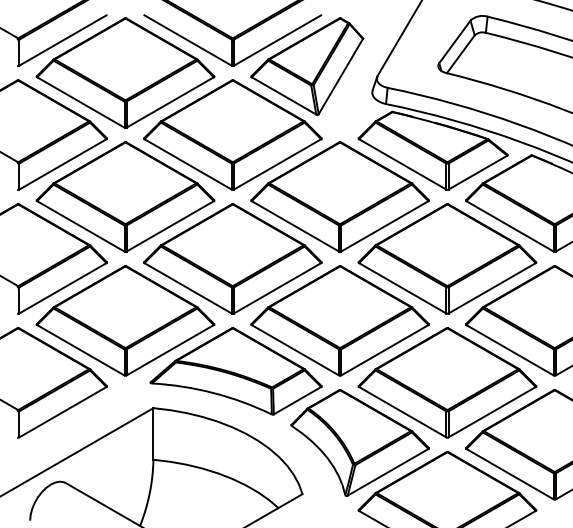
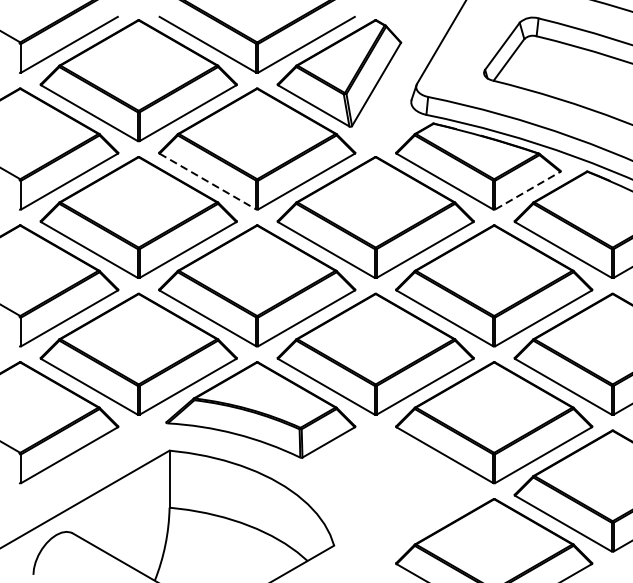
line: (188, 164) -> (208, 181), solid -> dashed
line: (477, 172) -> (527, 190), solid -> dashed
part: (359, 442) -> (397, 488), removed

